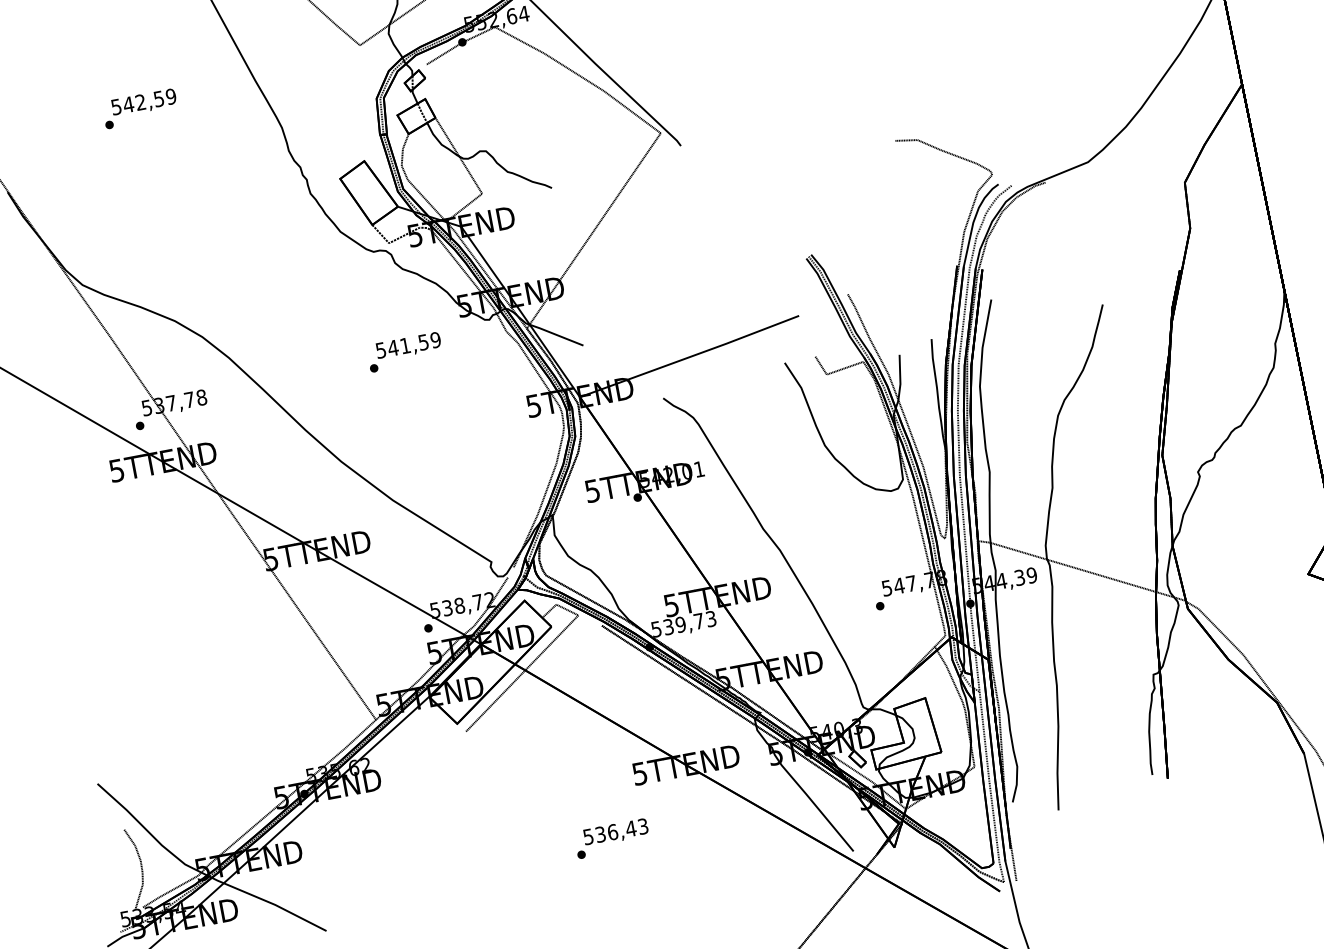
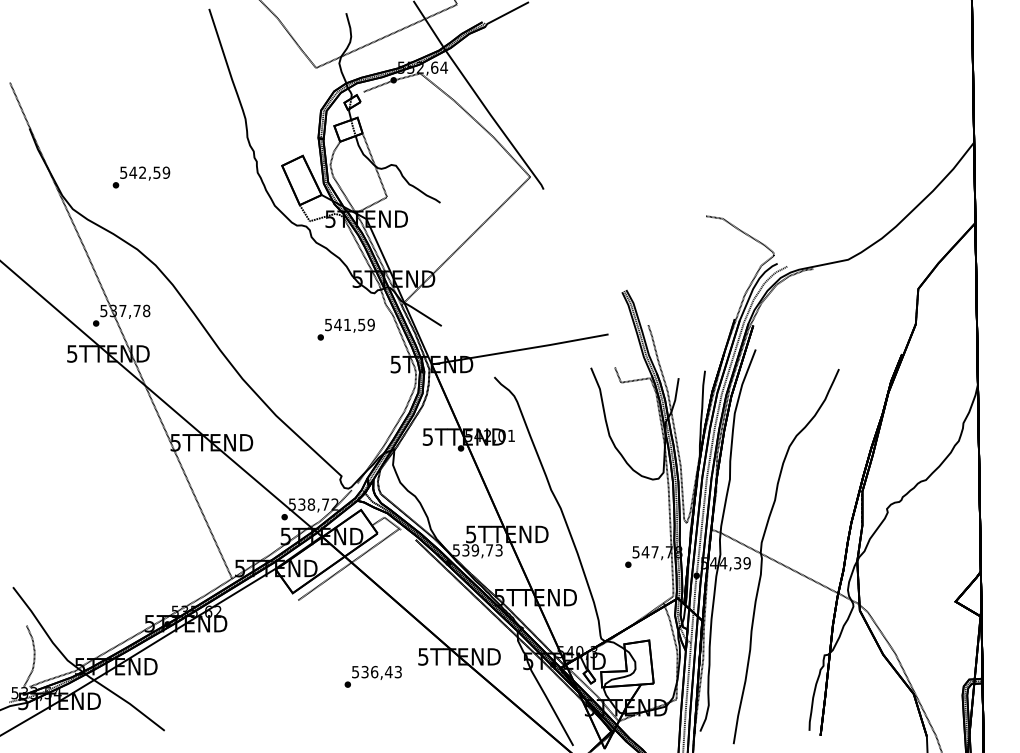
text: (140, 108) -> (141, 177), moved
text: (403, 352) -> (345, 329), moved
text: (611, 838) -> (372, 676), moved

